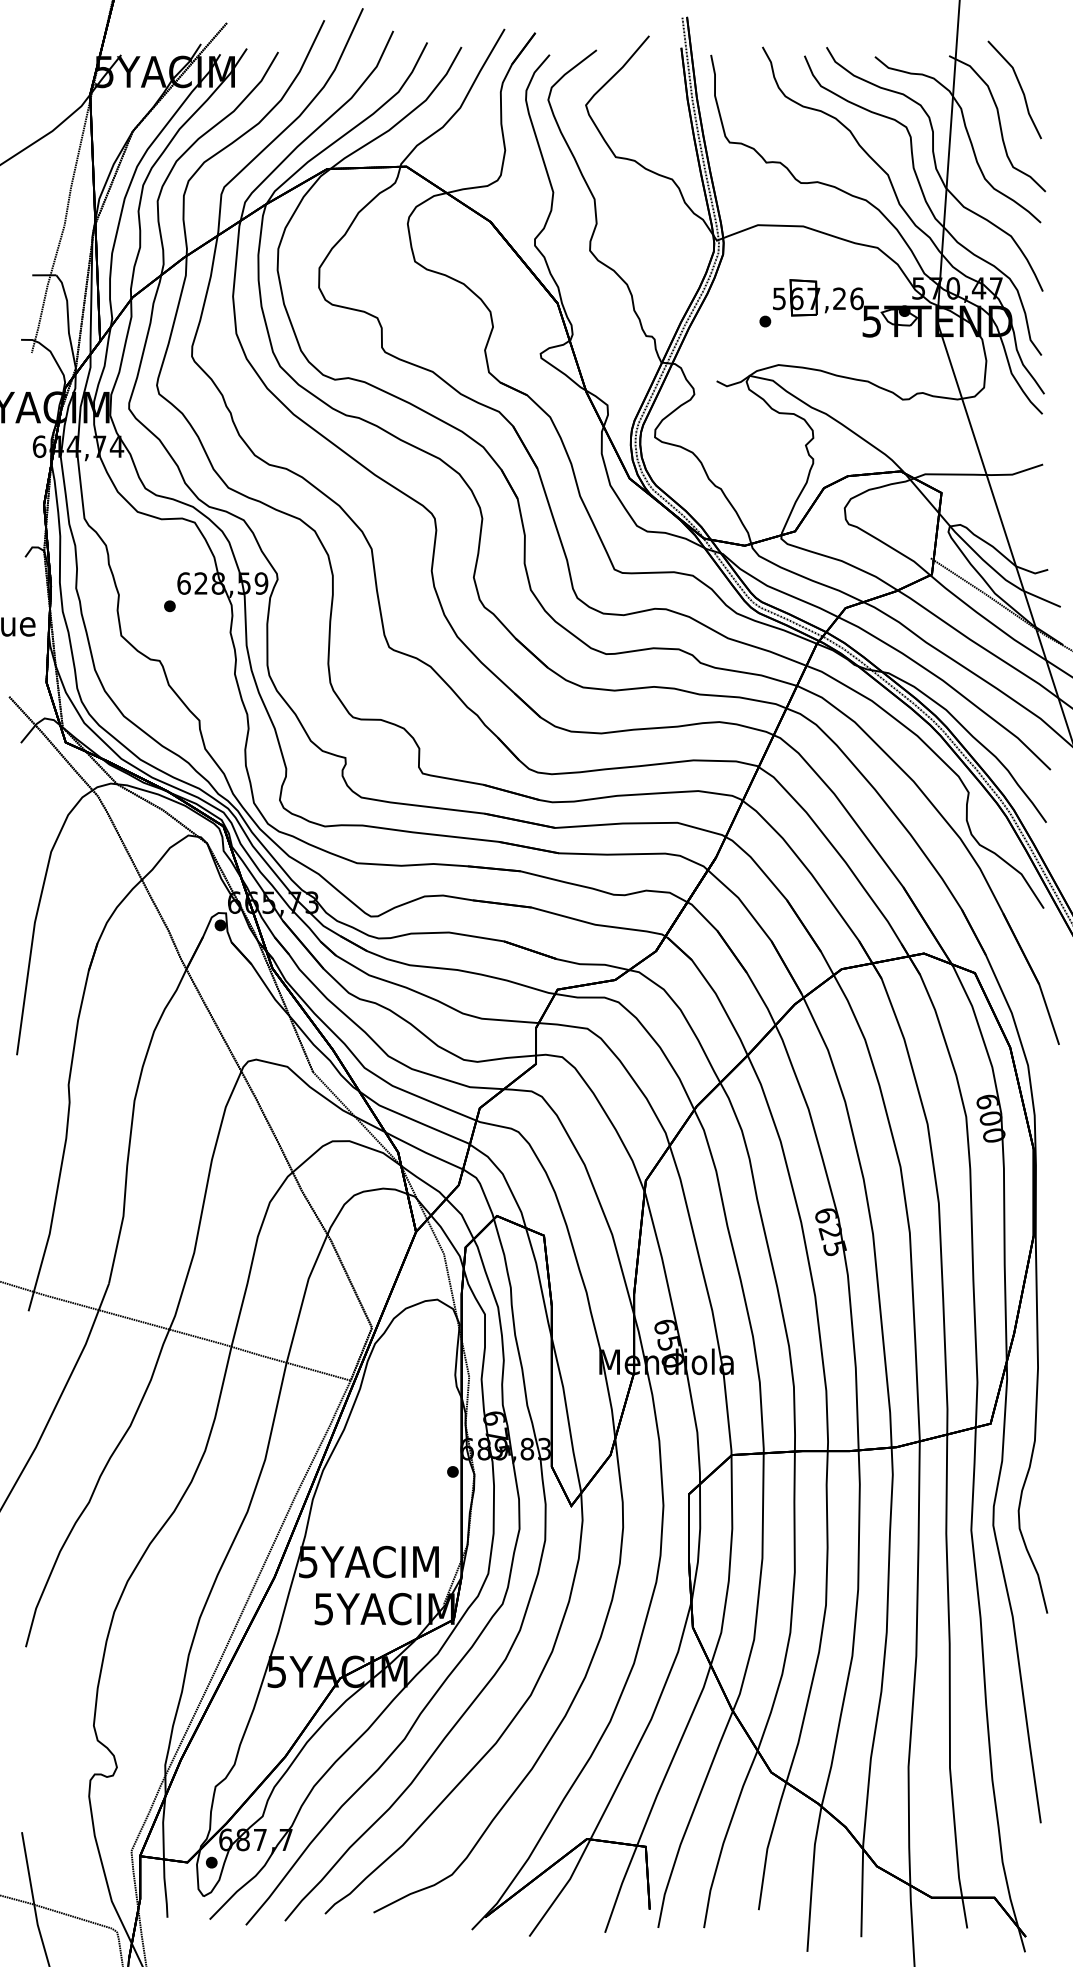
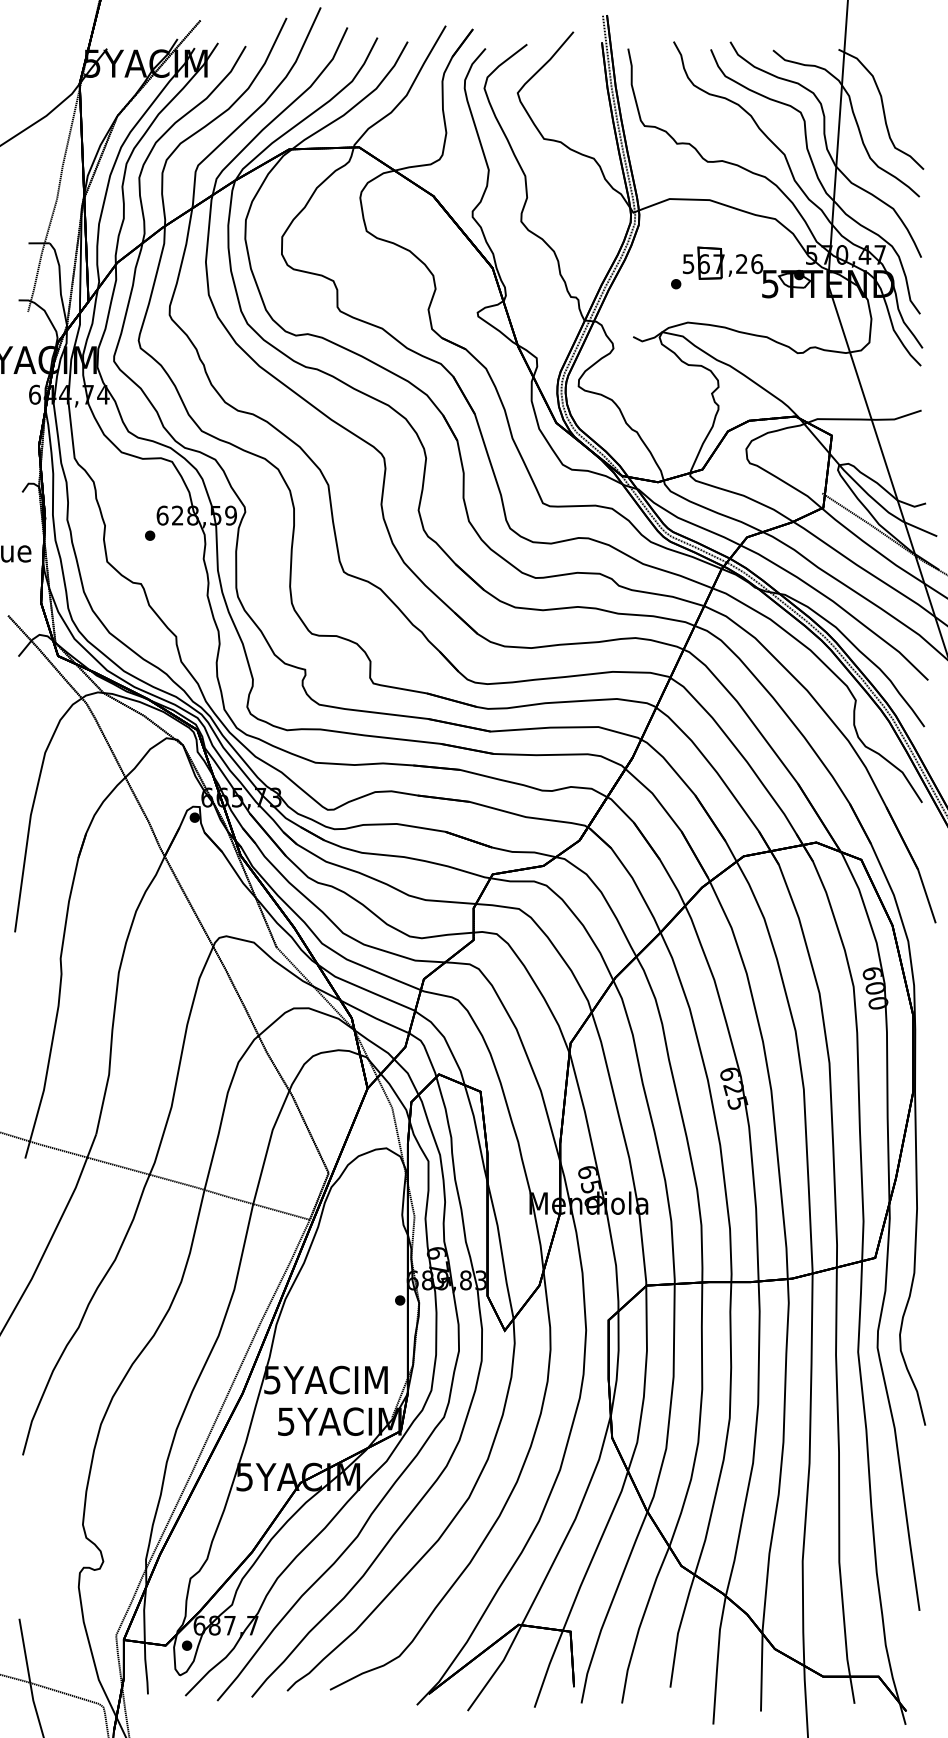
line: (1019, 86) -> (900, 76), removed

